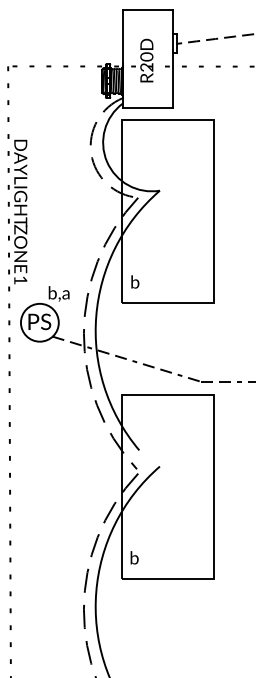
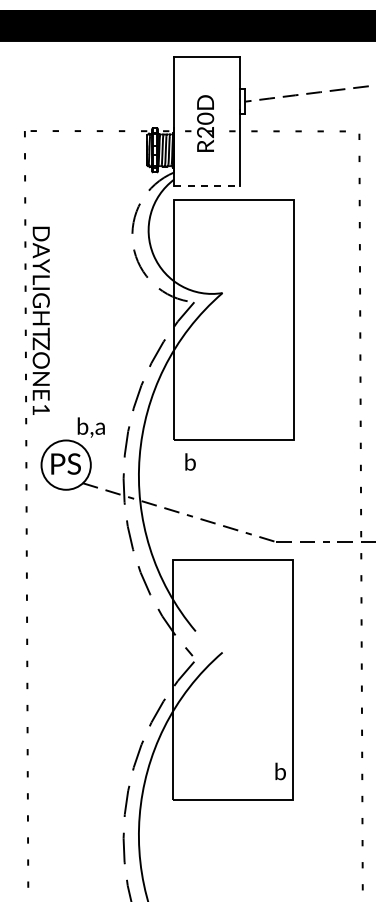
line: (147, 108) -> (206, 185), solid -> dashed
text: (135, 281) -> (190, 461), moved
text: (134, 557) -> (280, 771), moved

